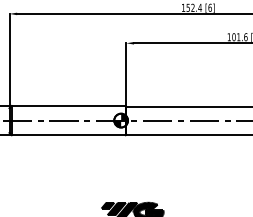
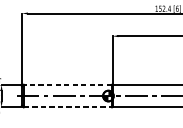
line: (68, 106) -> (67, 85), solid -> dashed
line: (68, 135) -> (67, 107), solid -> dashed

